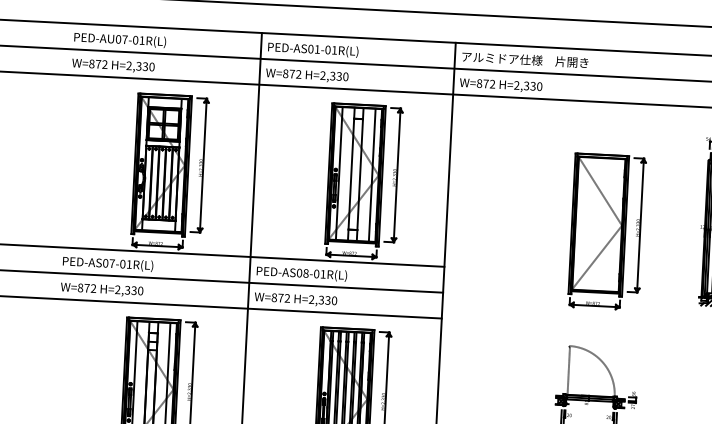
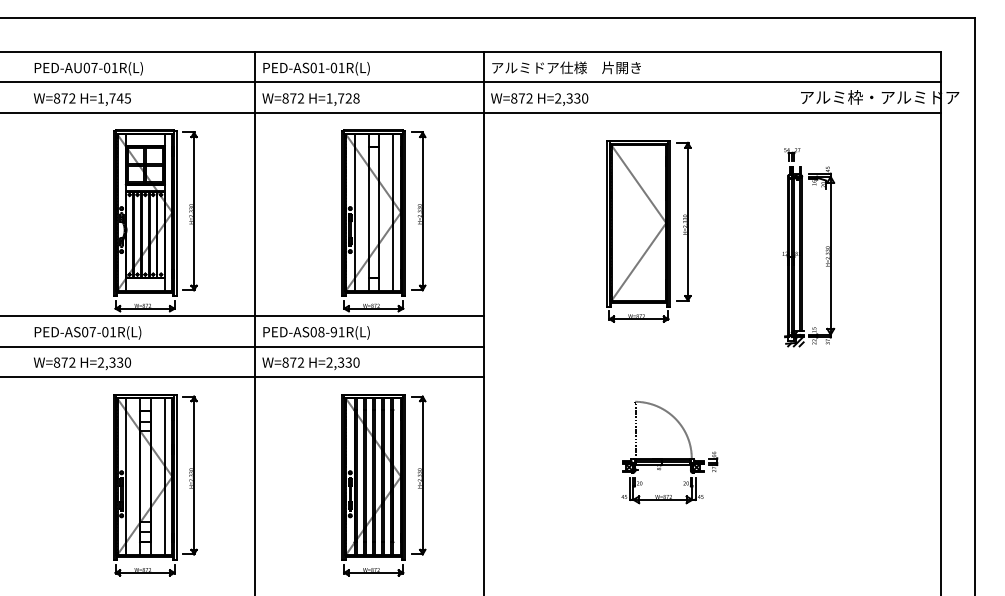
text: (140, 66) -> (114, 98), H=2,330 -> H=1,745
text: (333, 76) -> (342, 98), H=2,330 -> H=1,728
part: (606, 232) -> (648, 231), moved
text: (316, 274) -> (333, 332), PED-AS08-01R(L) -> PED-AS08-91R(L)

